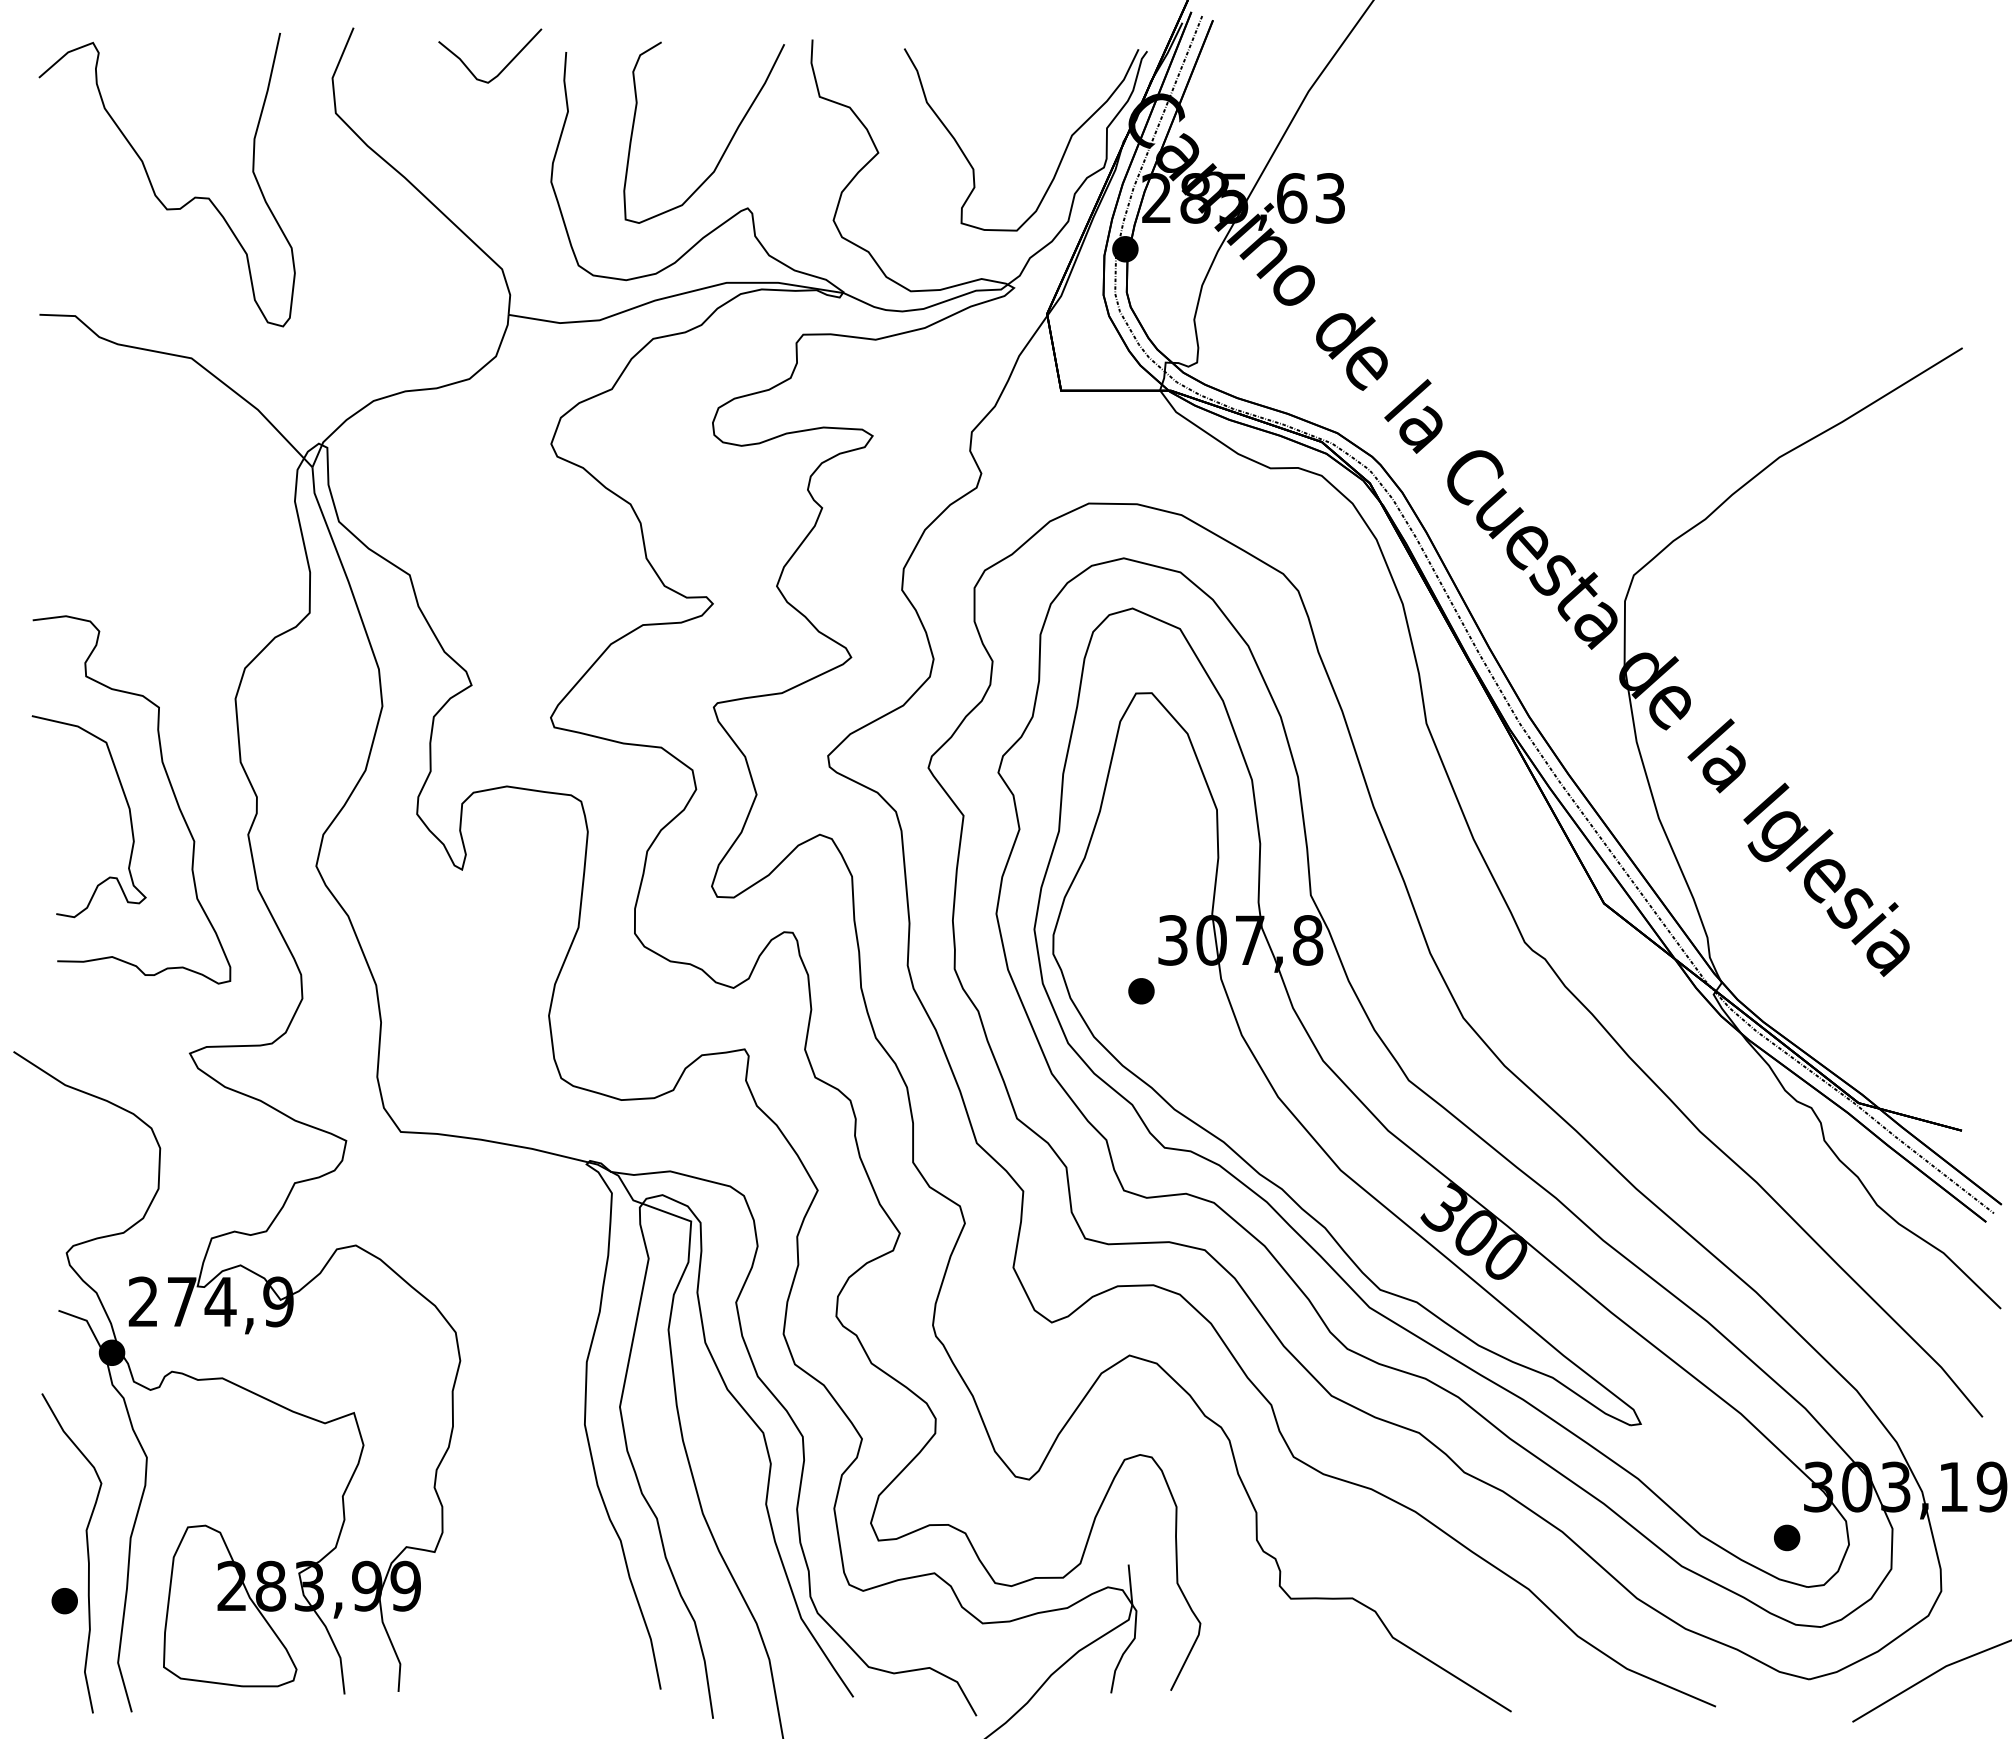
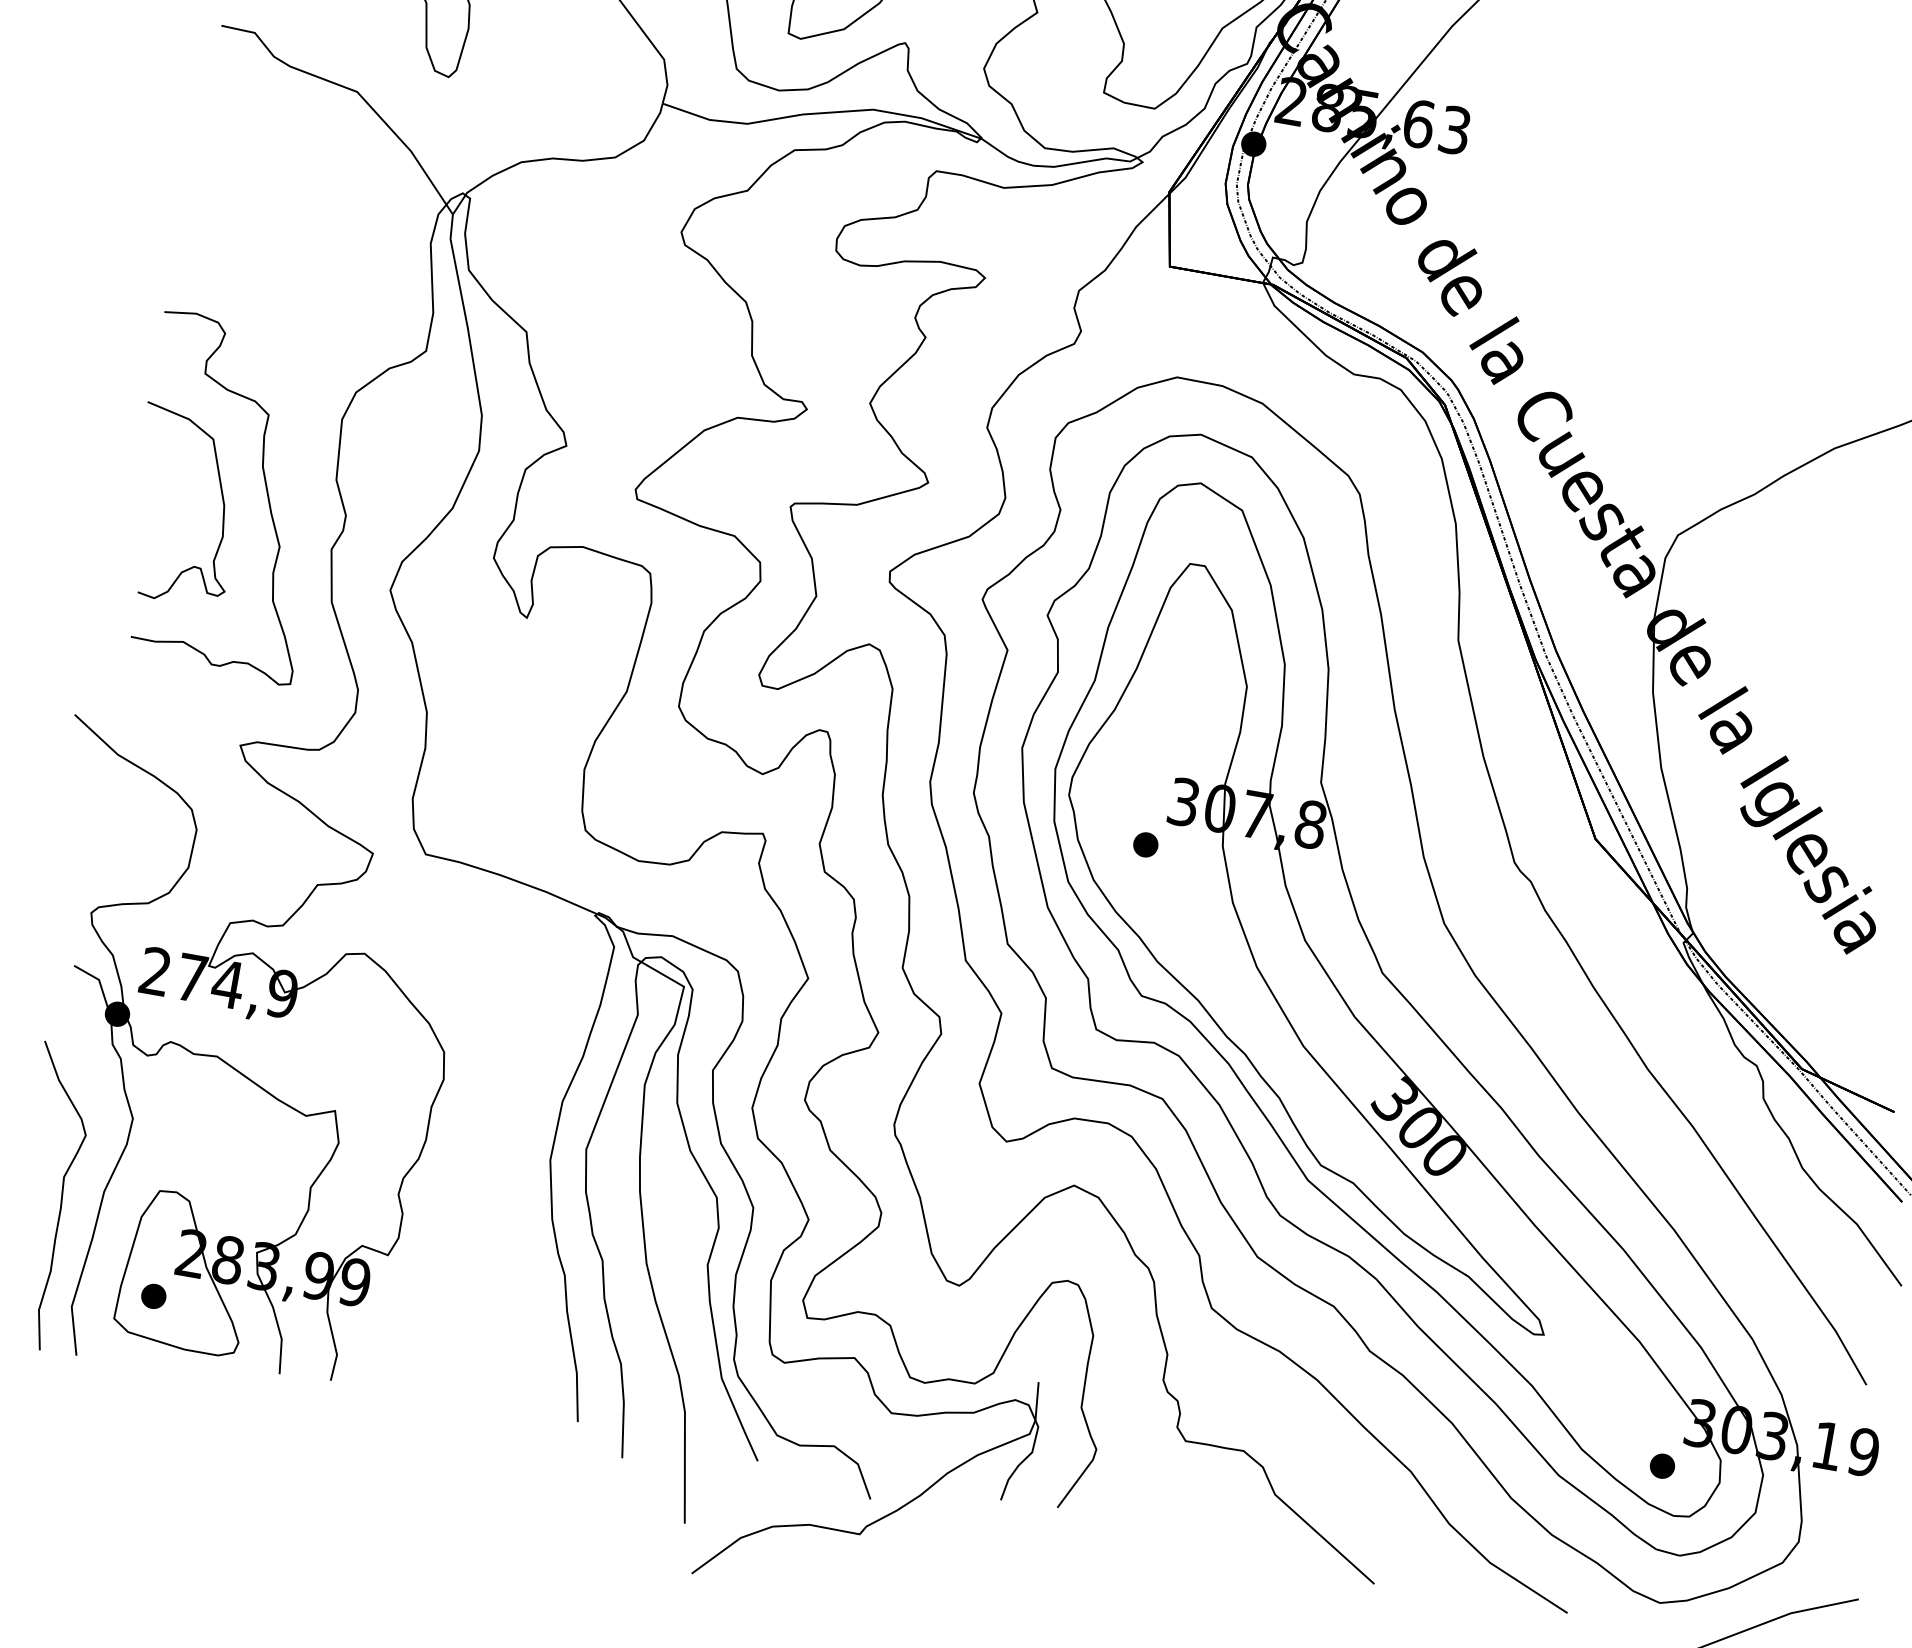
part: (64, 1601) -> (153, 1296), moved

